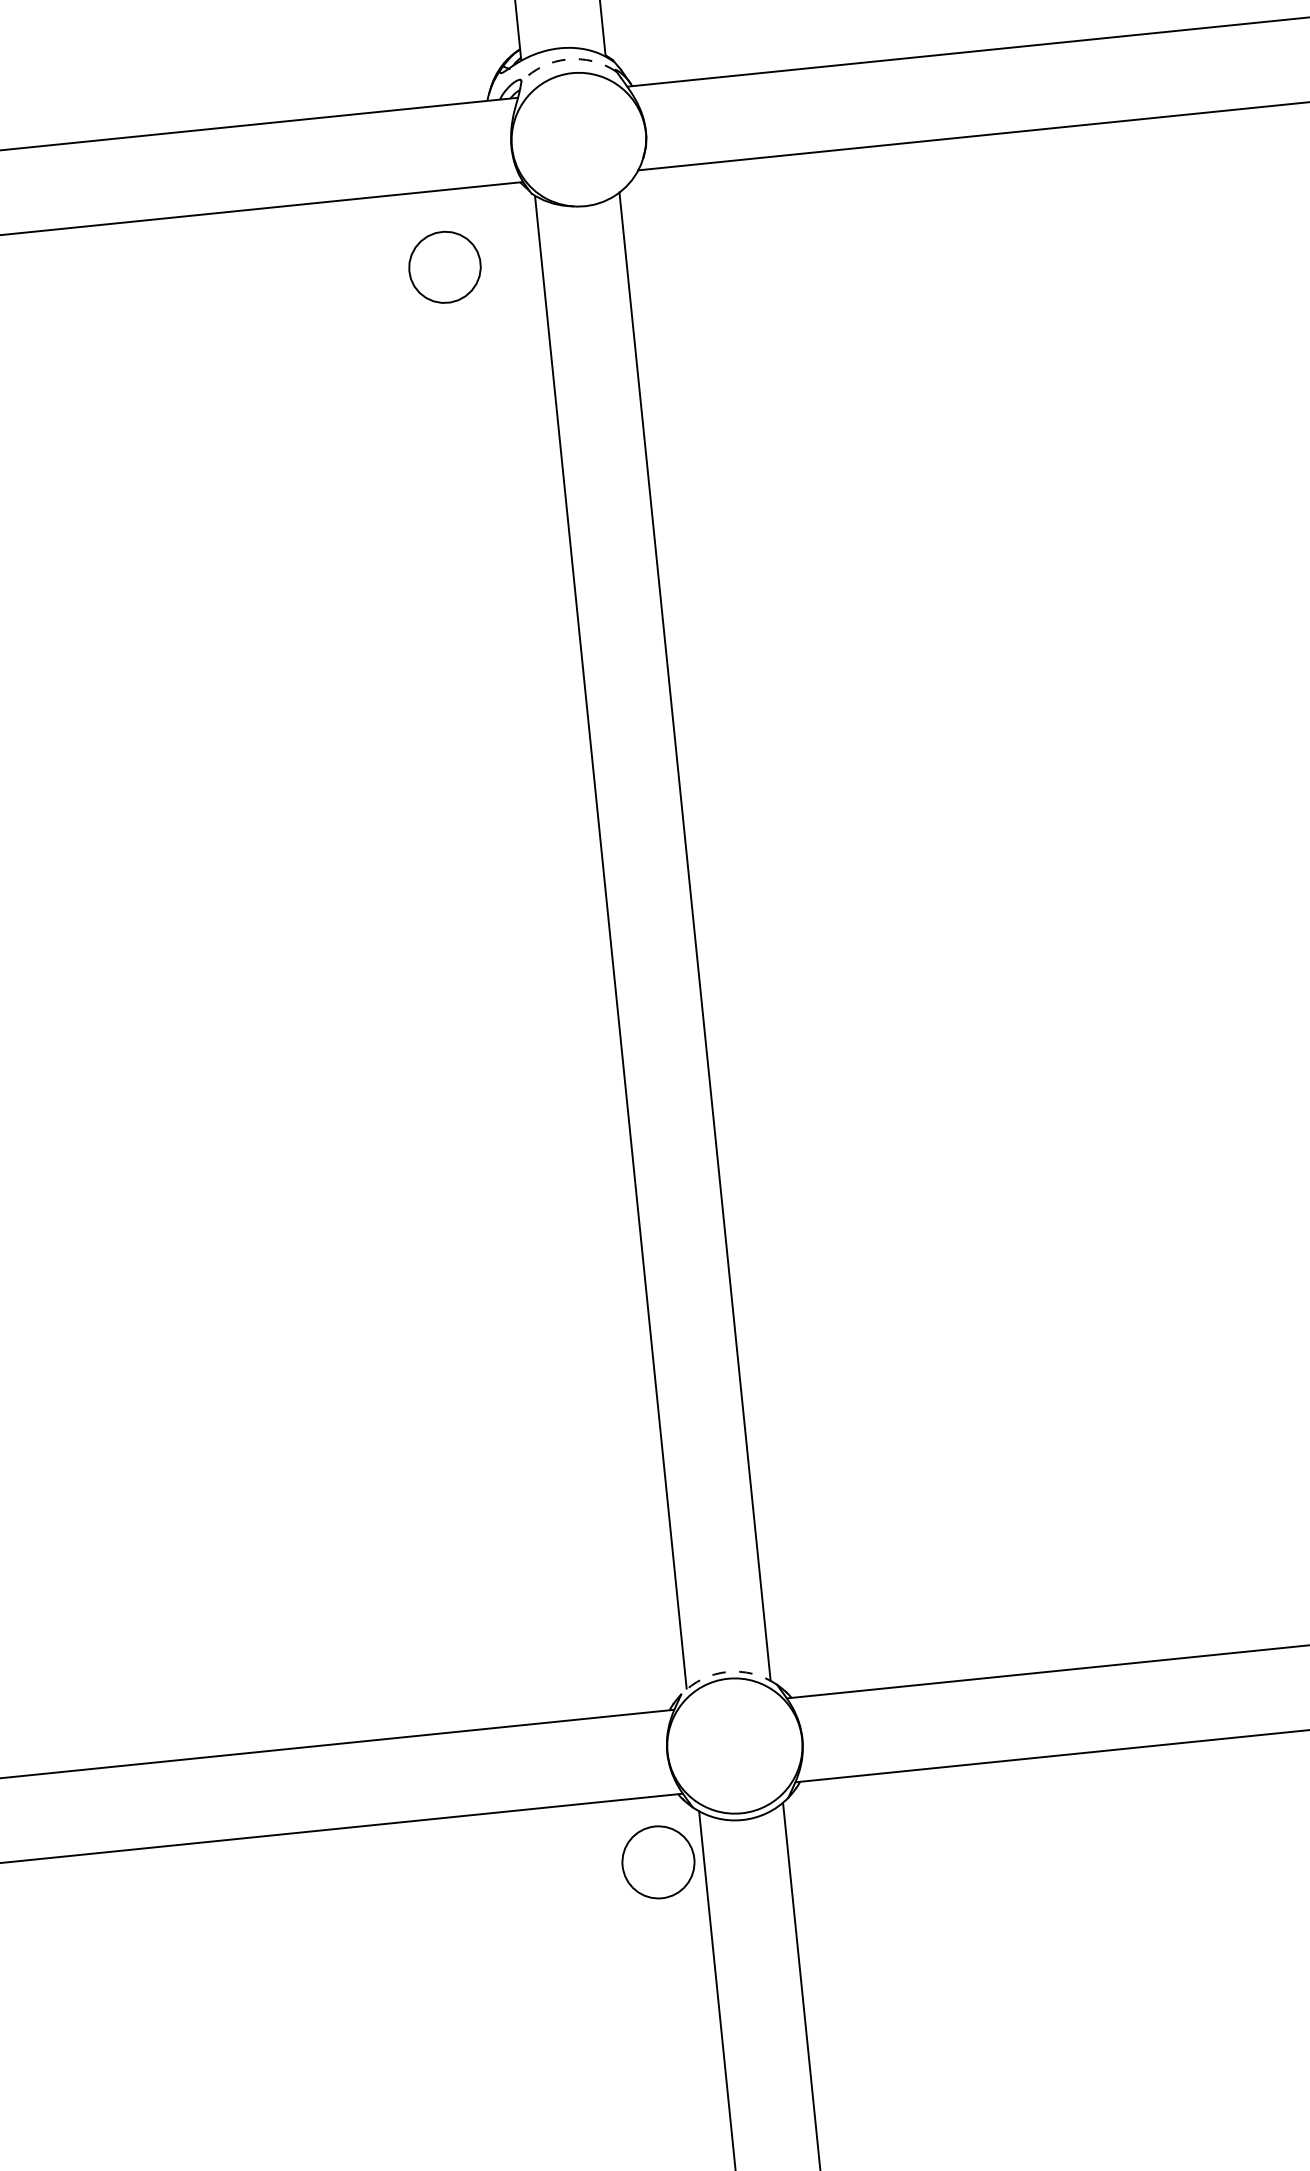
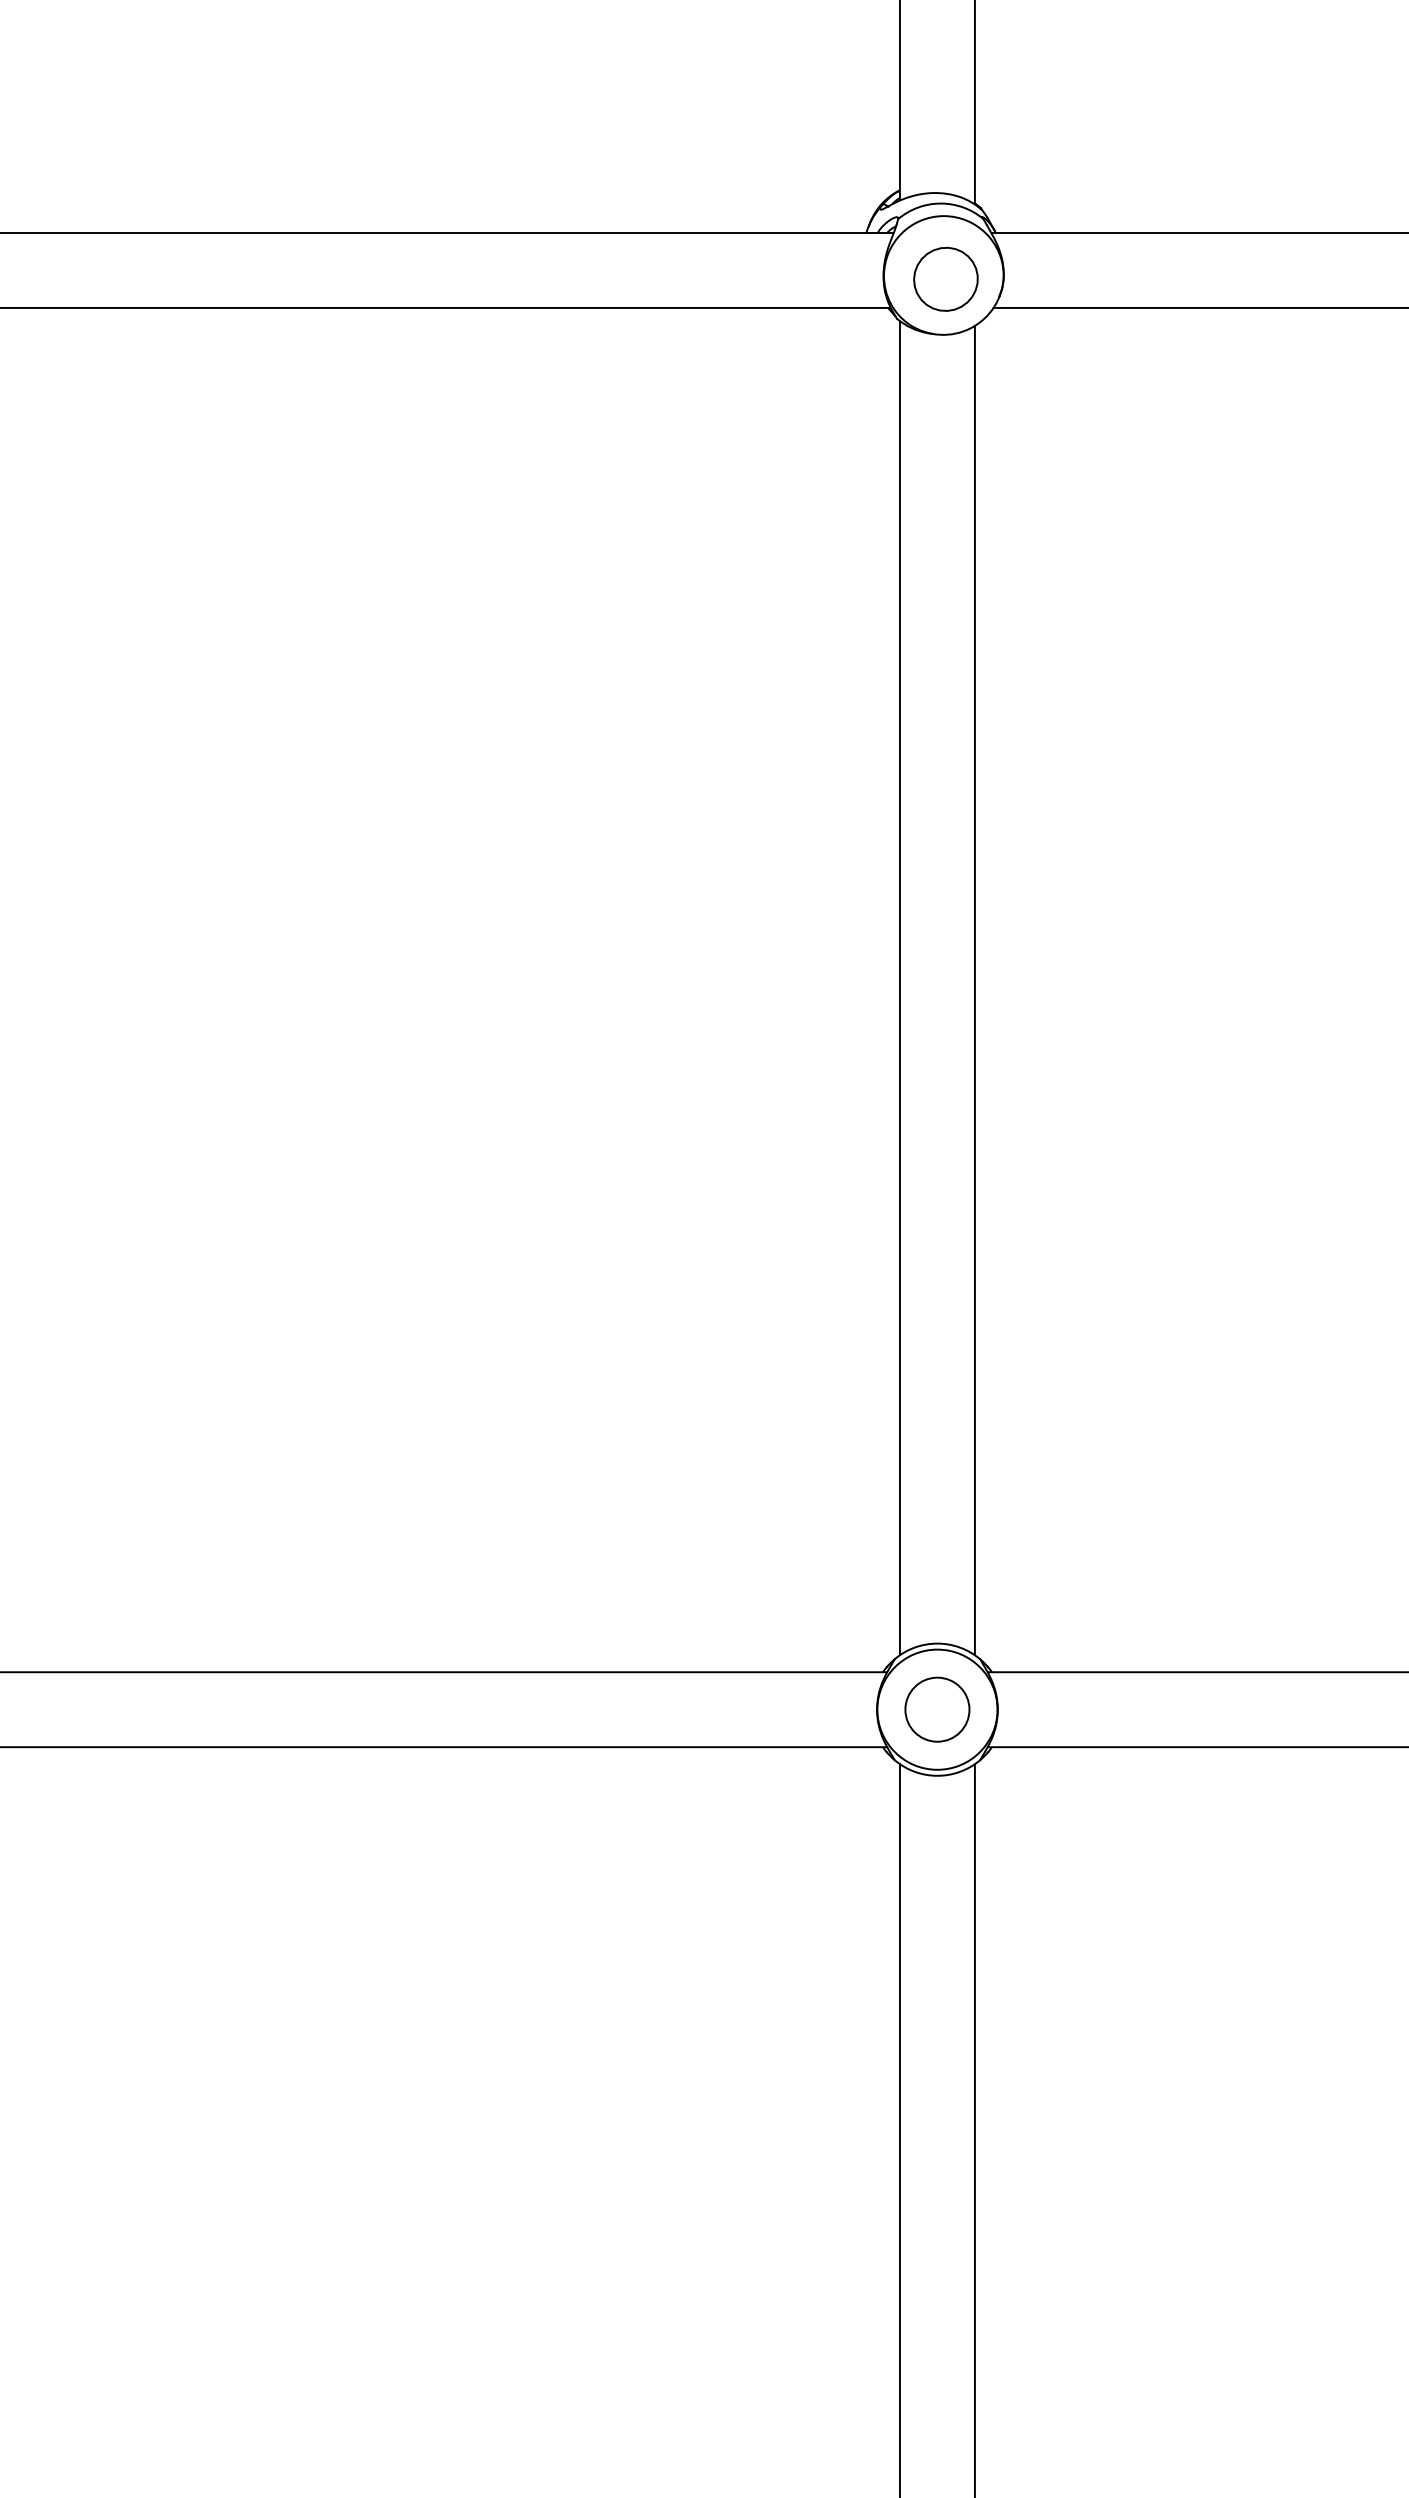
arc: (567, 59) -> (940, 203), dashed -> solid
part: (444, 266) -> (945, 278), moved
arc: (727, 1671) -> (937, 1643), dashed -> solid
circle: (658, 1862) -> (937, 1709), moved

